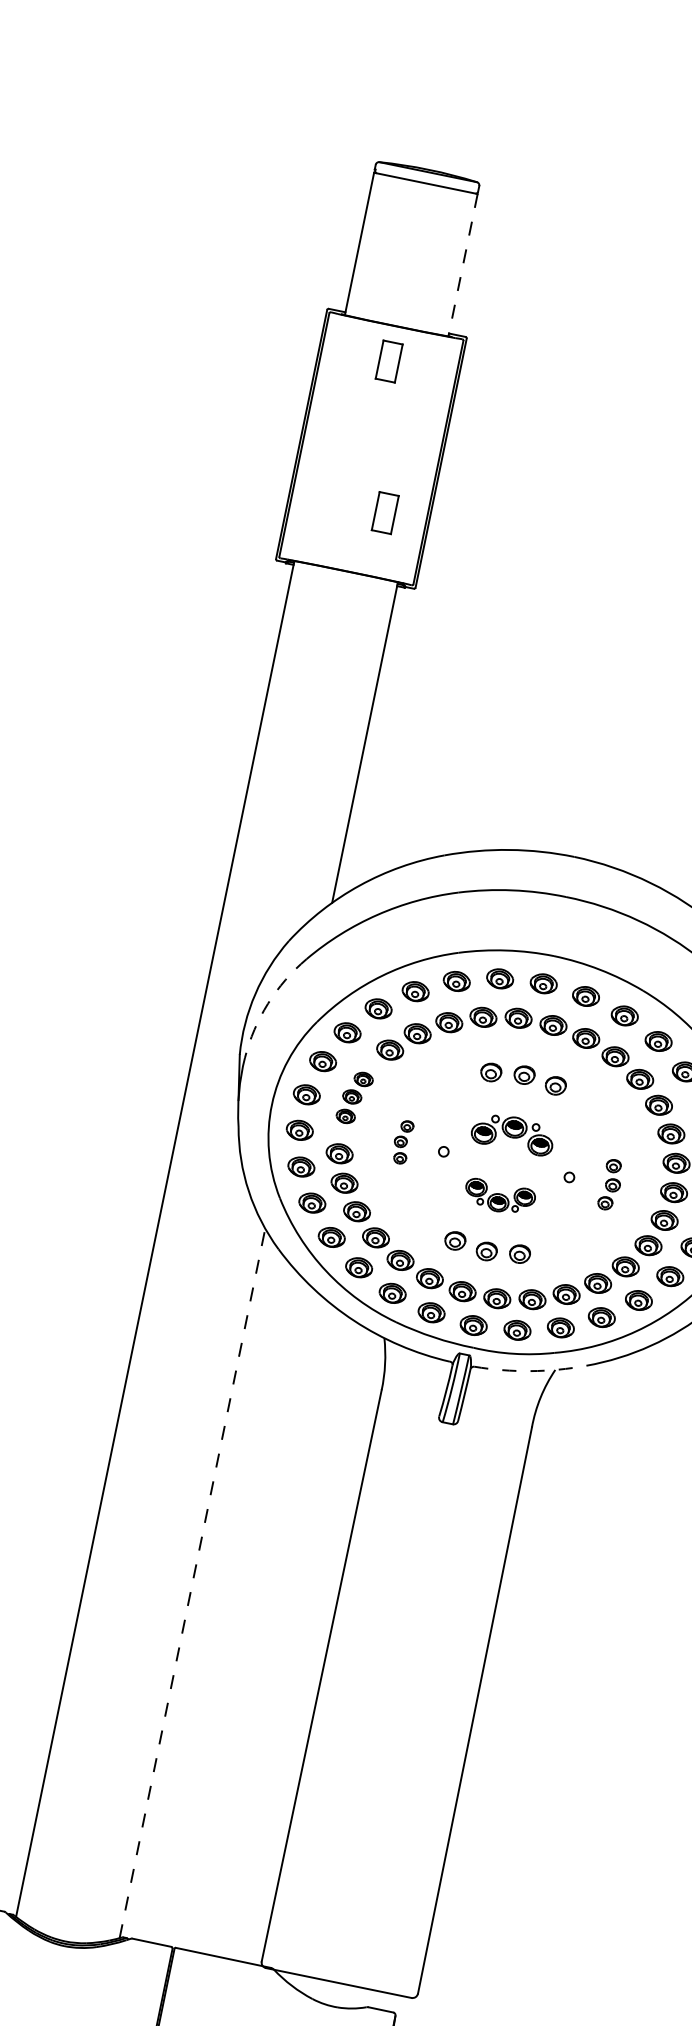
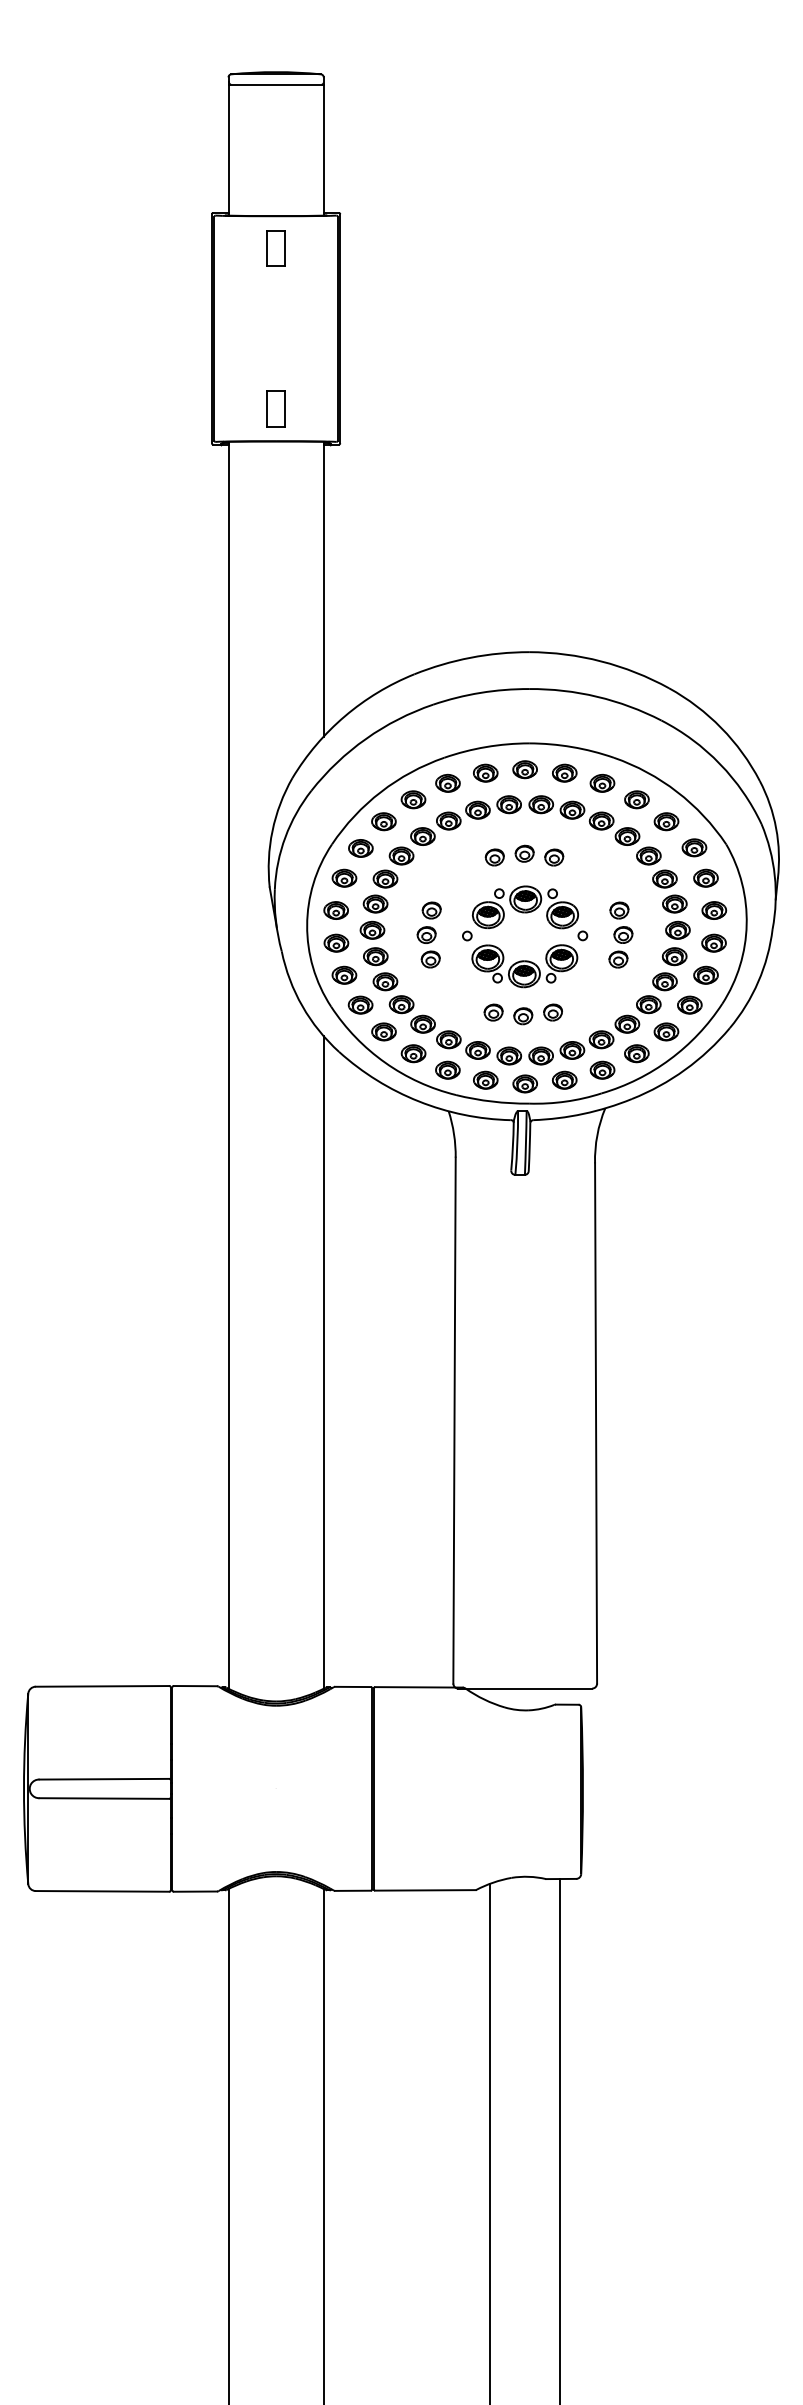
line: (462, 265) -> (323, 150), dashed -> solid
part: (384, 512) -> (275, 408), moved
arc: (268, 1004) -> (285, 837), dashed -> solid
part: (354, 1097) -> (378, 904), size x1.43
part: (512, 1133) -> (524, 907), size x1.43
part: (401, 1141) -> (428, 934), size x1.67
part: (610, 1184) -> (620, 934), size x1.43
part: (499, 1197) -> (524, 966), size x1.67
arc: (530, 1370) -> (583, 1113), dashed -> solid
line: (192, 1582) -> (323, 1361), dashed -> solid

